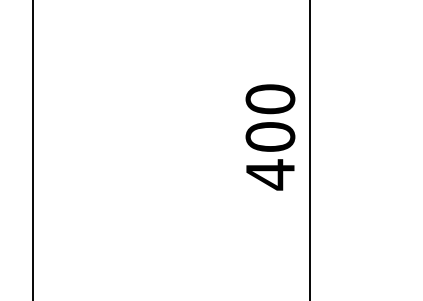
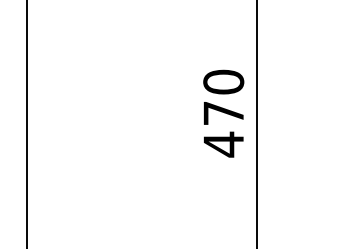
text: (270, 137) -> (223, 113), 400 -> 470

